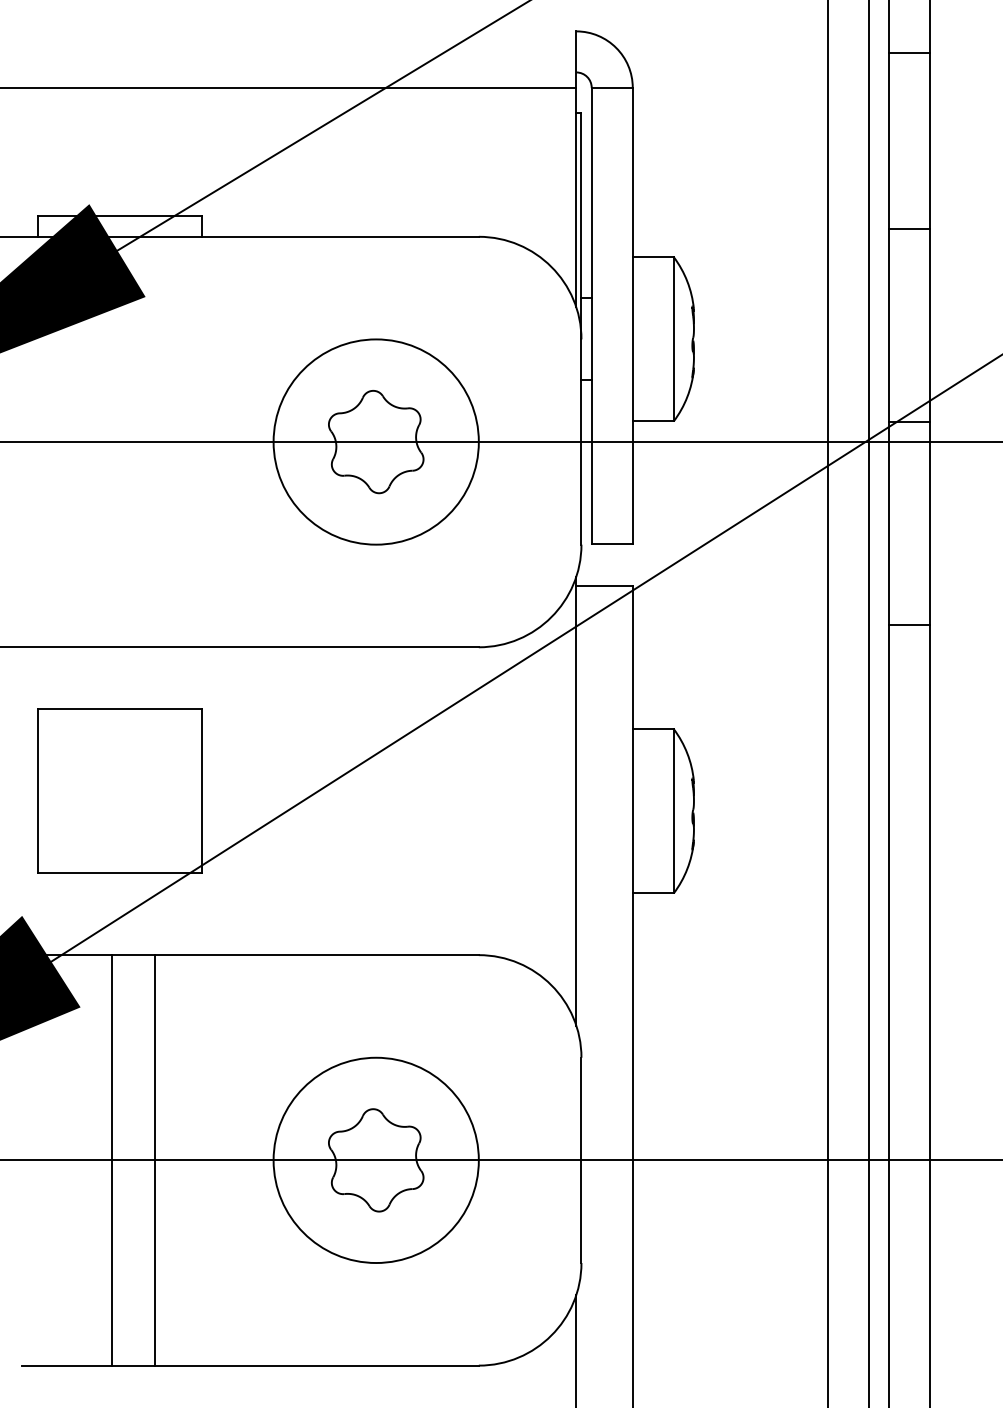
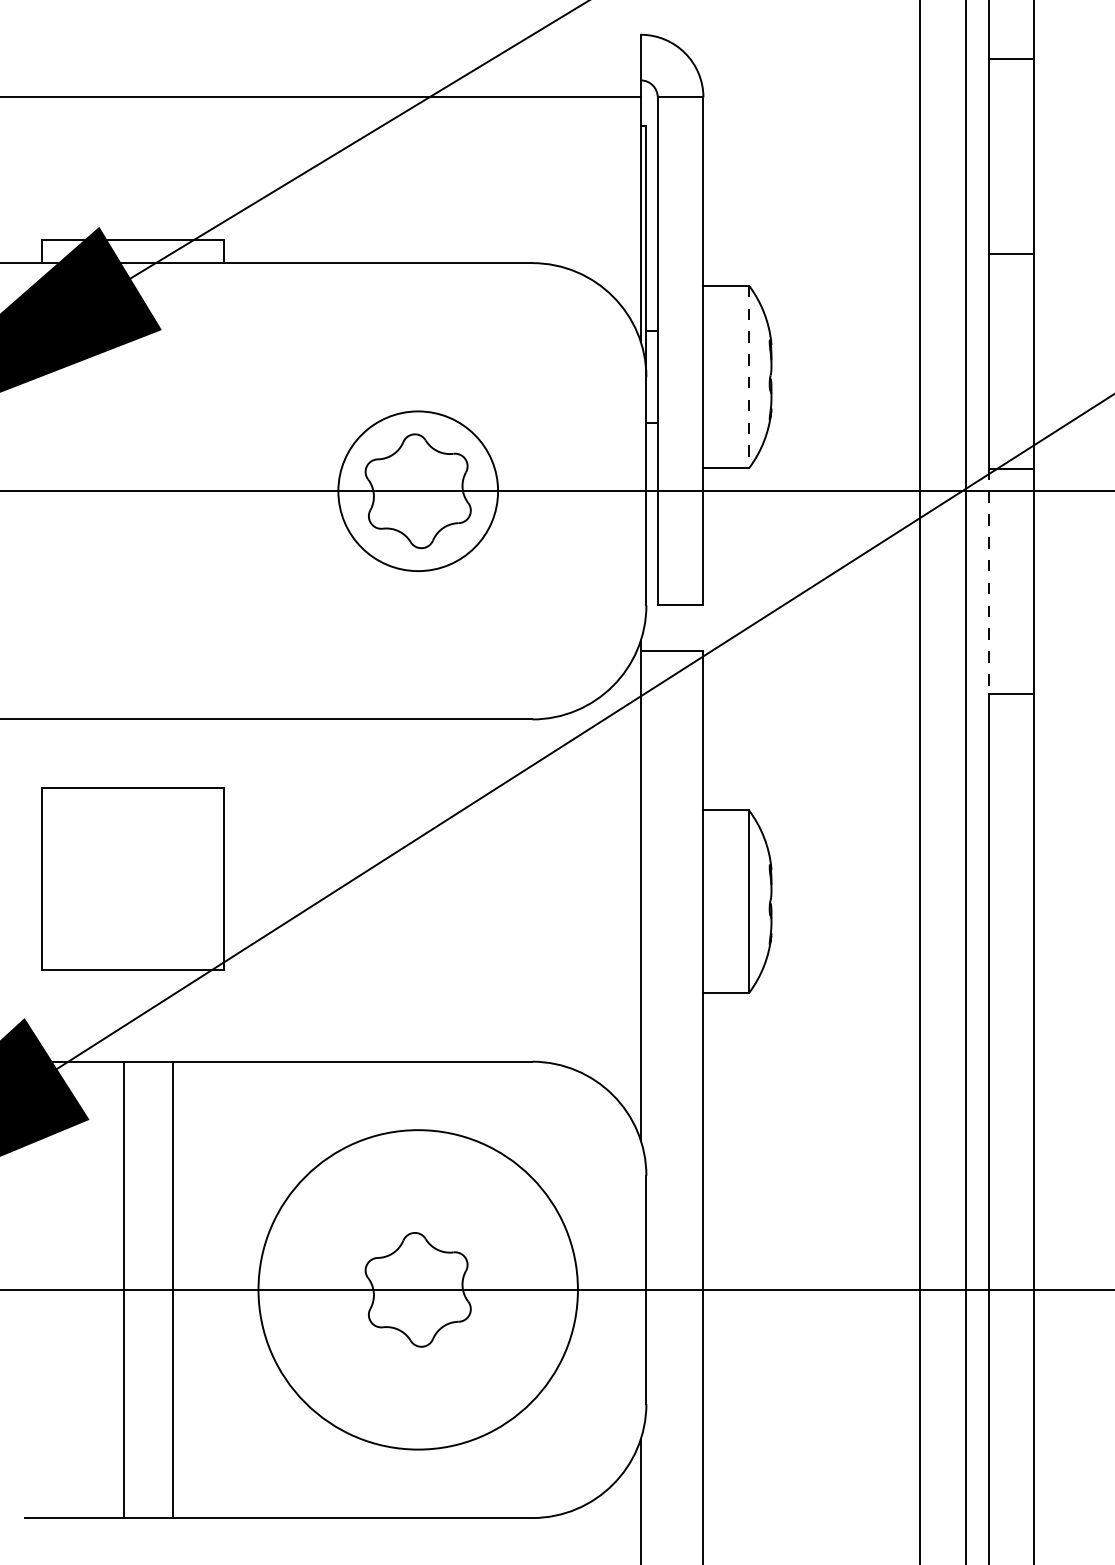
line: (674, 339) -> (749, 377), solid -> dashed
circle: (376, 442) -> (418, 491), size x0.7
line: (889, 523) -> (988, 581), solid -> dashed
circle: (376, 1160) -> (418, 1289), size x1.4

